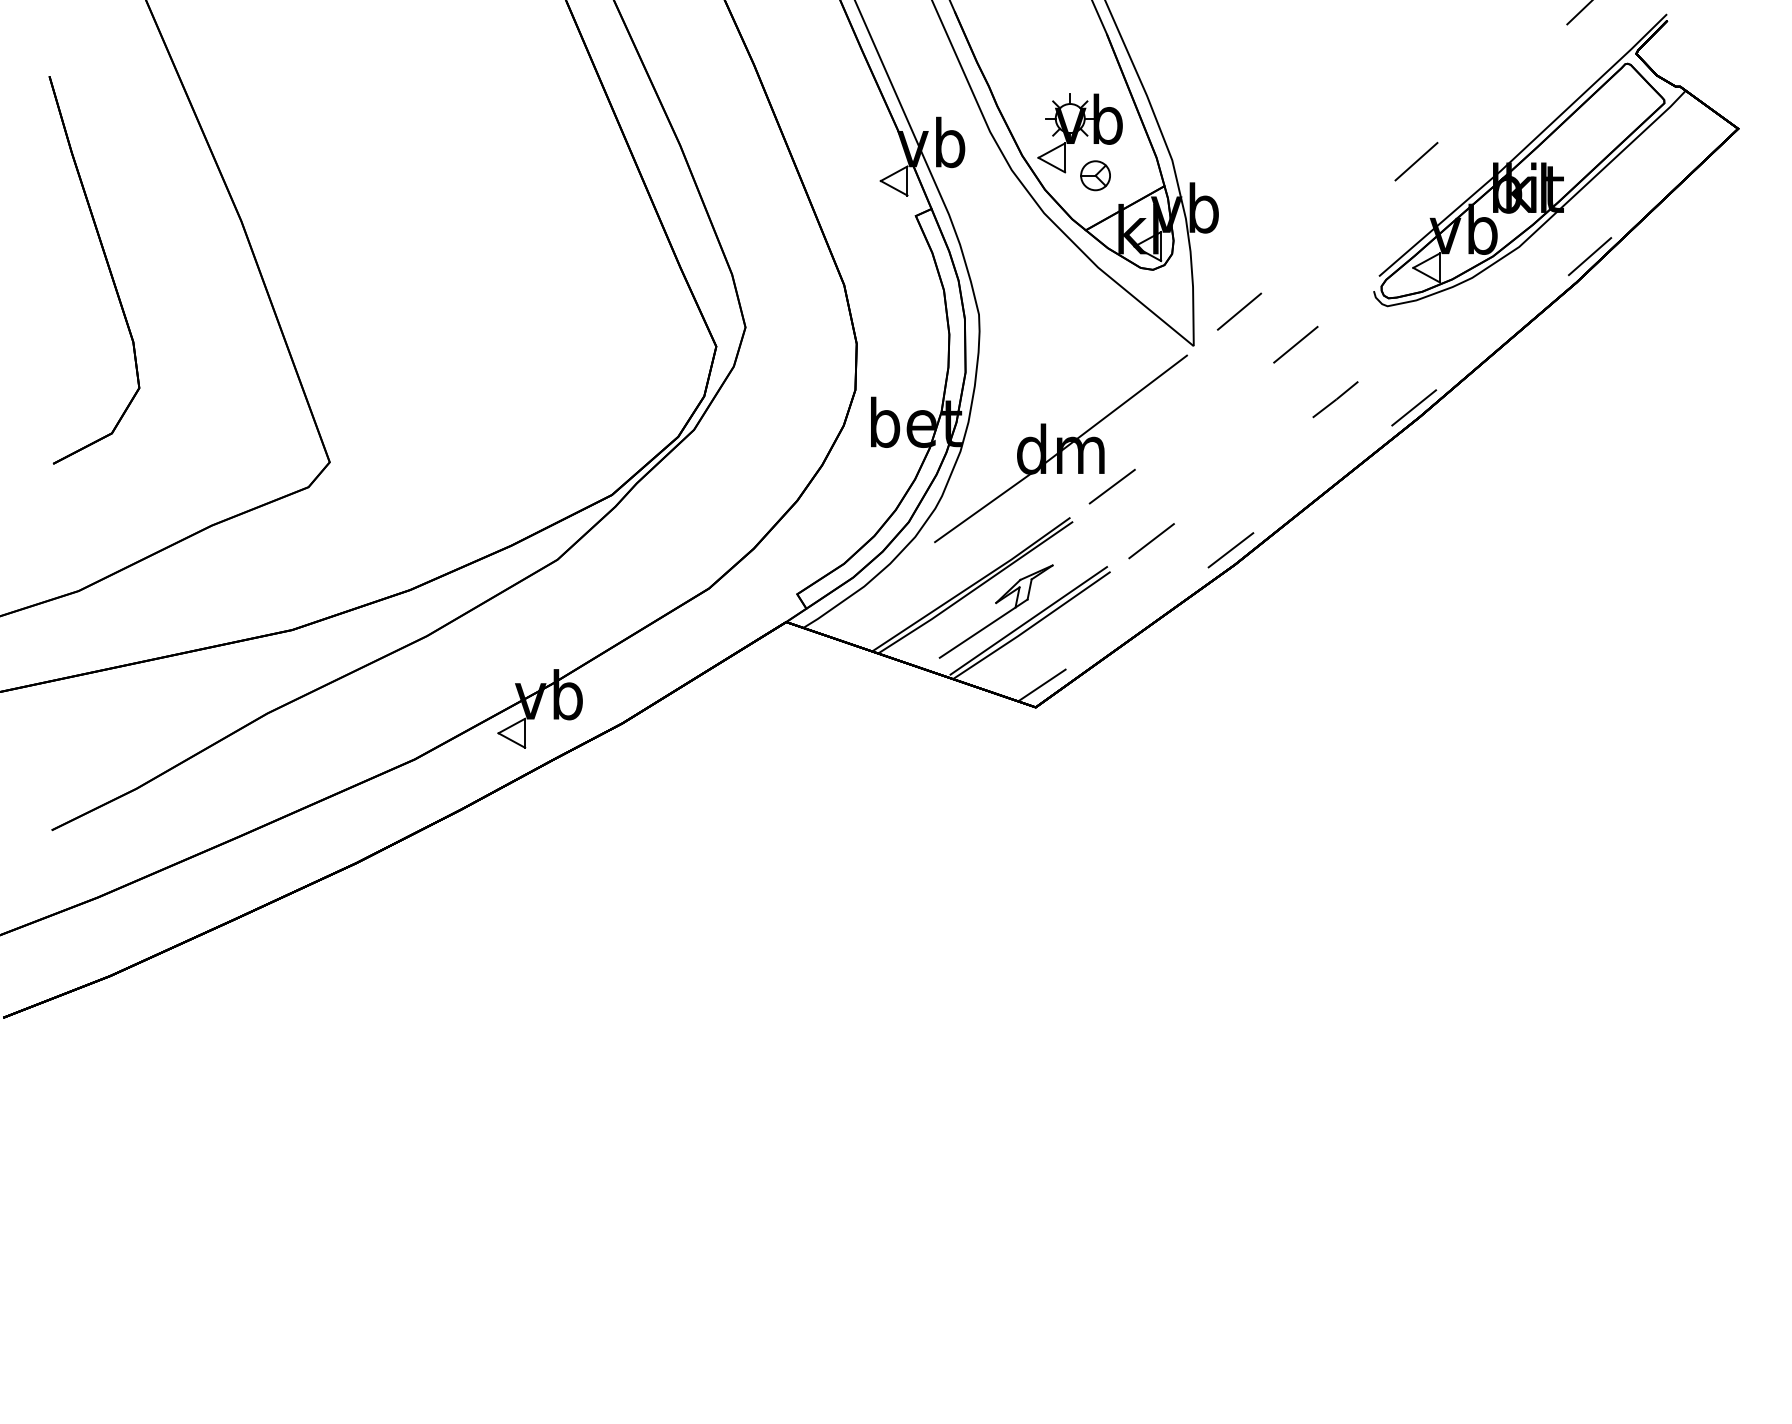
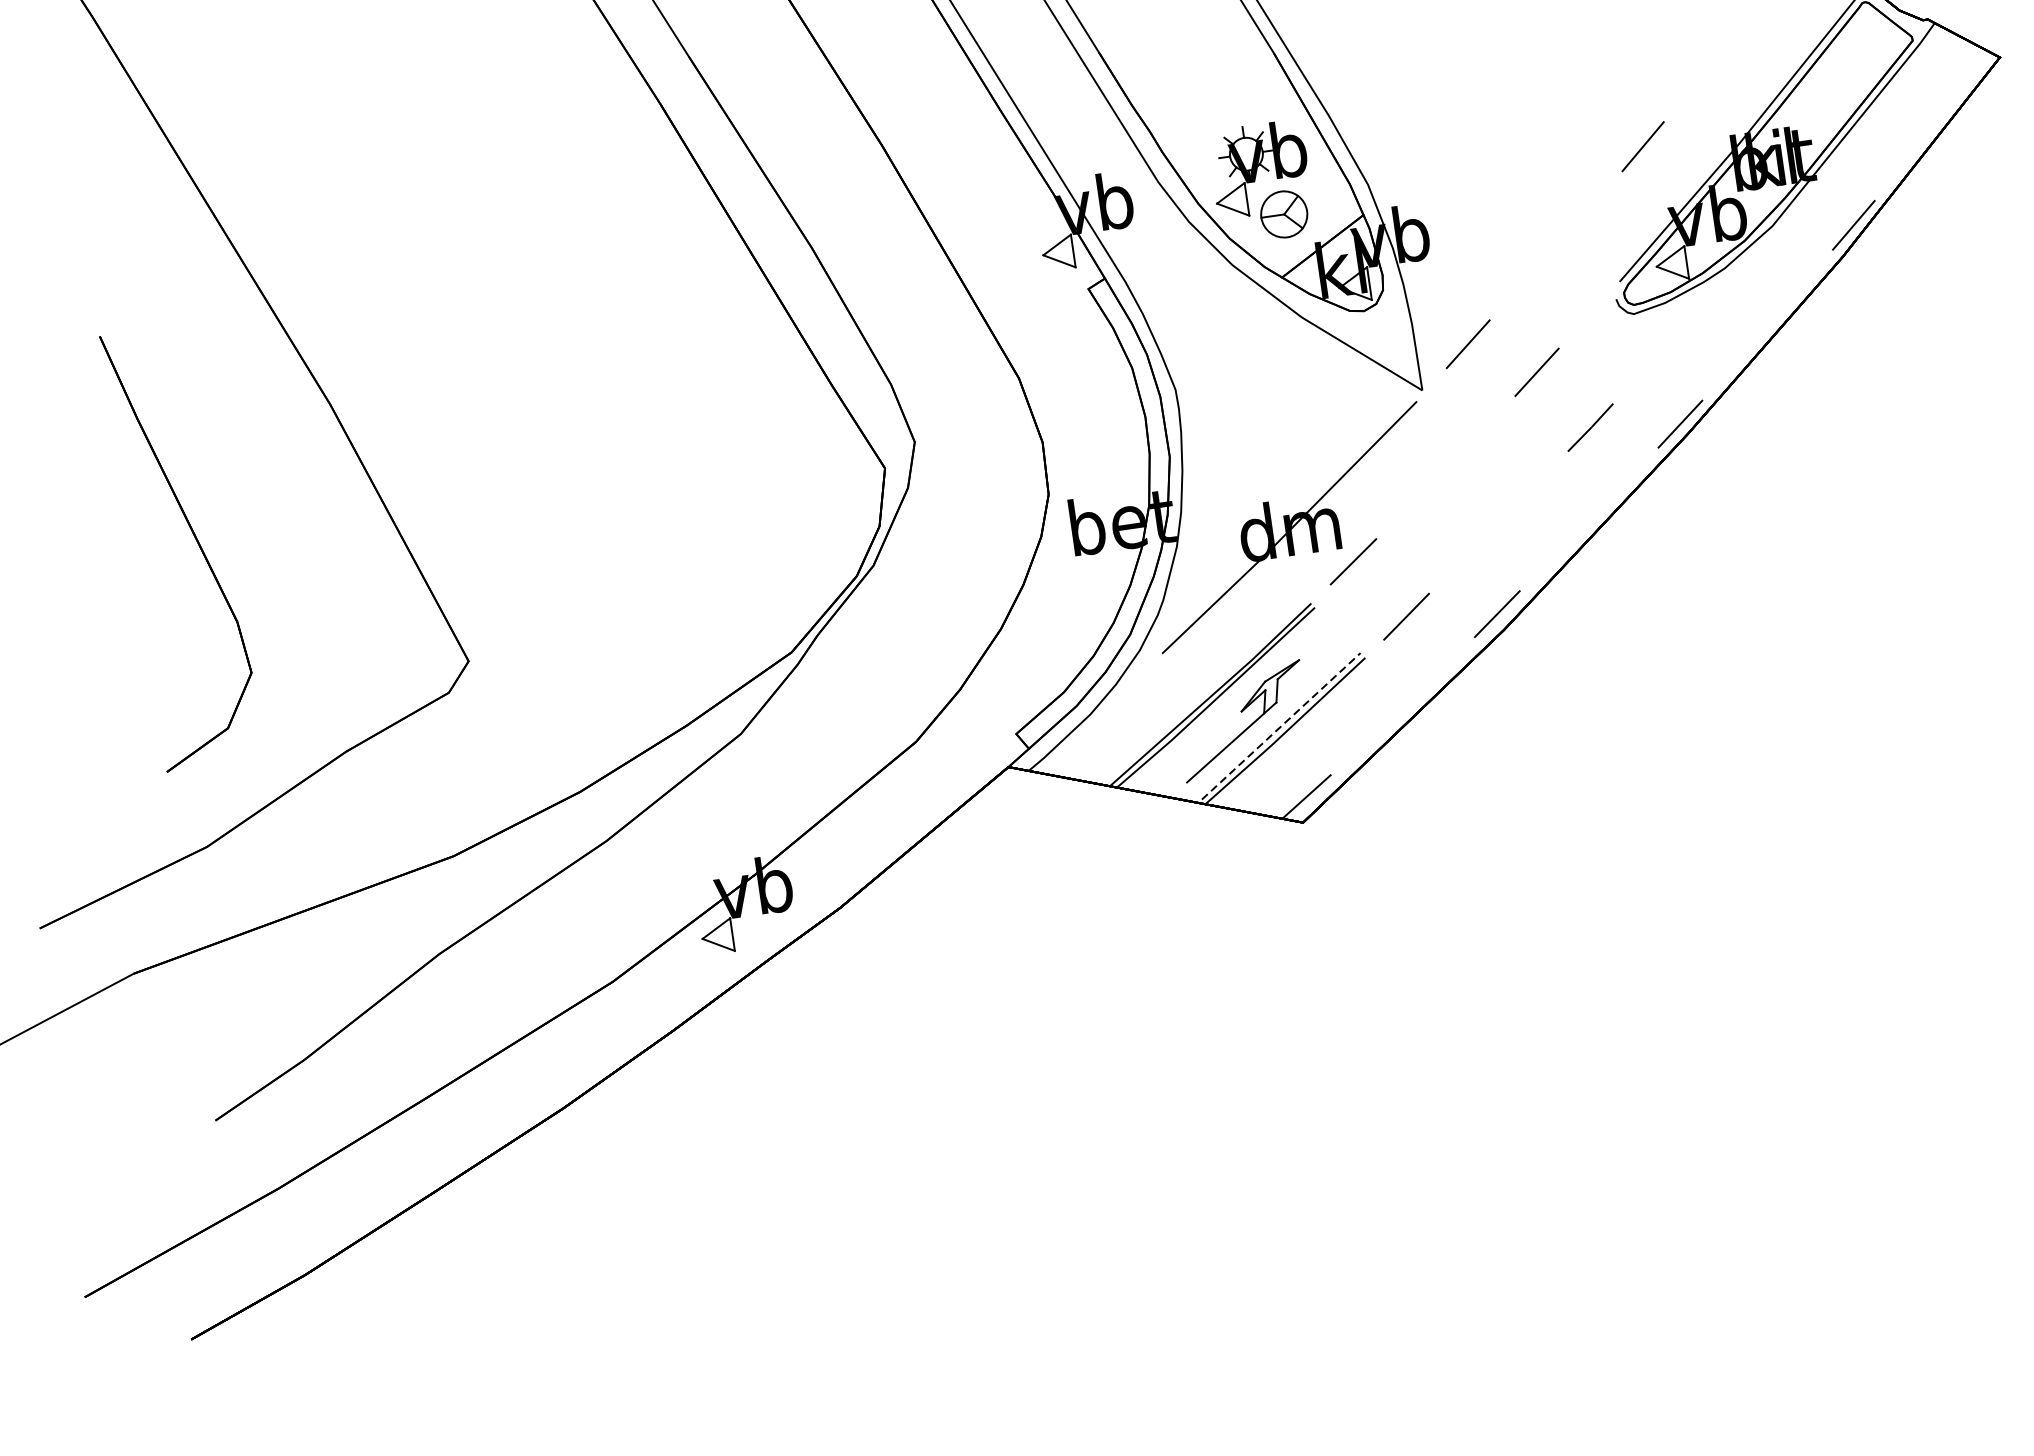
part: (1095, 175) -> (1284, 214), size x1.4
part: (107, 266) -> (196, 541), moved
line: (1028, 620) -> (1280, 726), solid -> dashed

